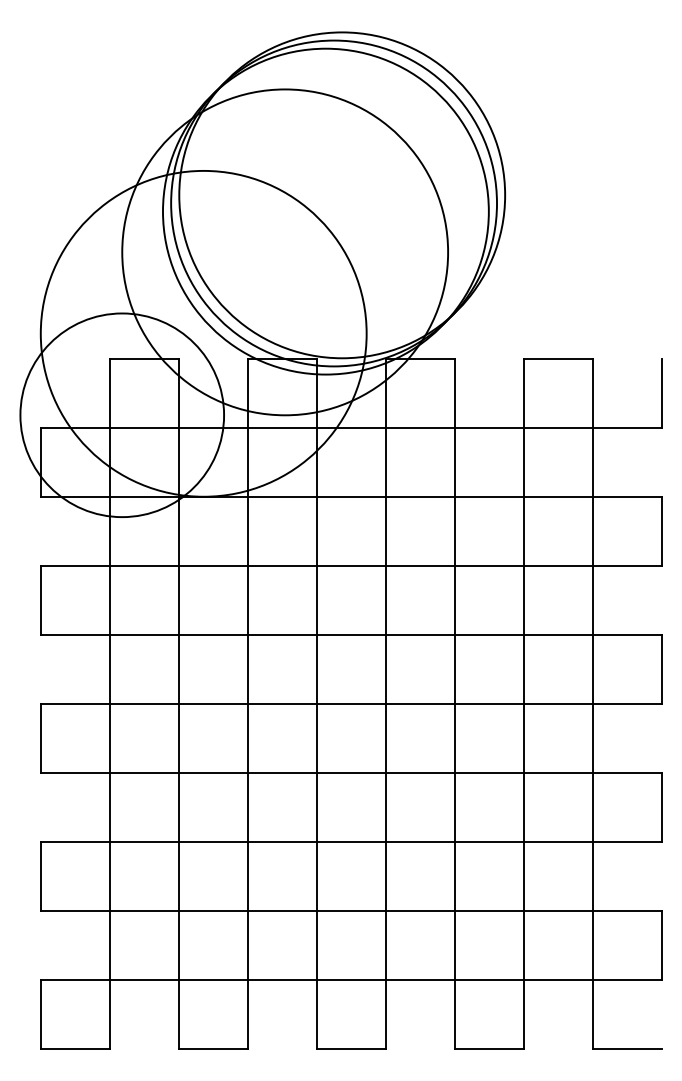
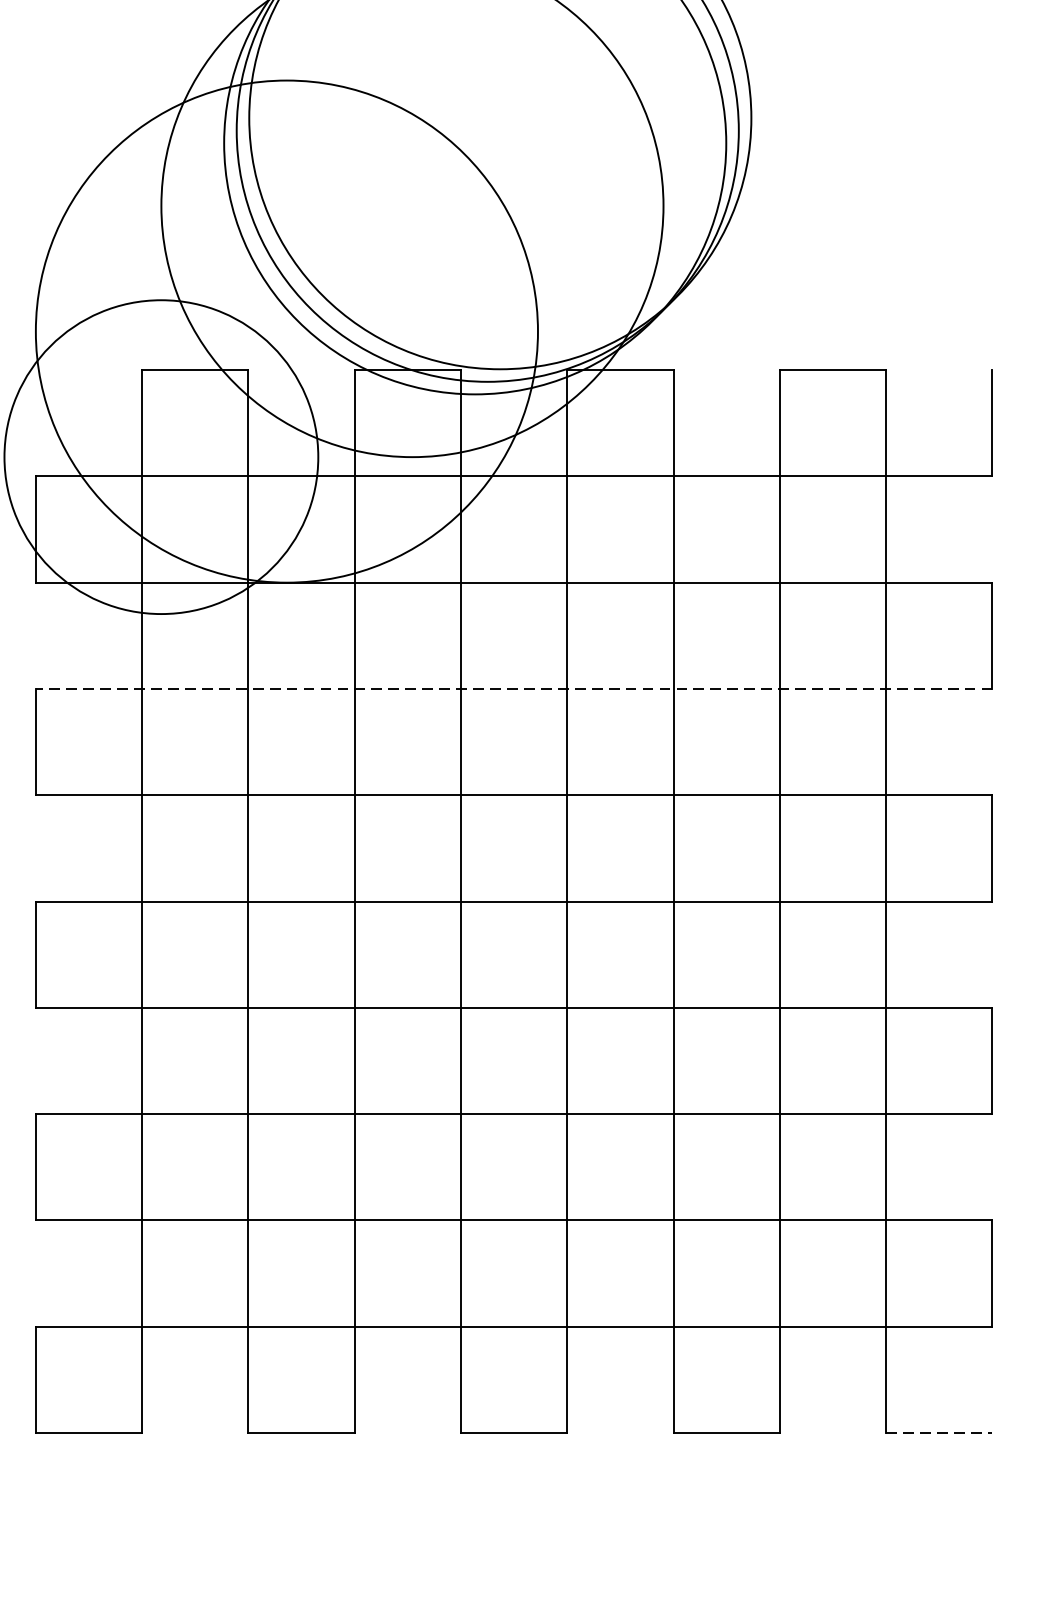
line: (350, 565) -> (513, 688), solid -> dashed
line: (627, 1048) -> (939, 1432), solid -> dashed

